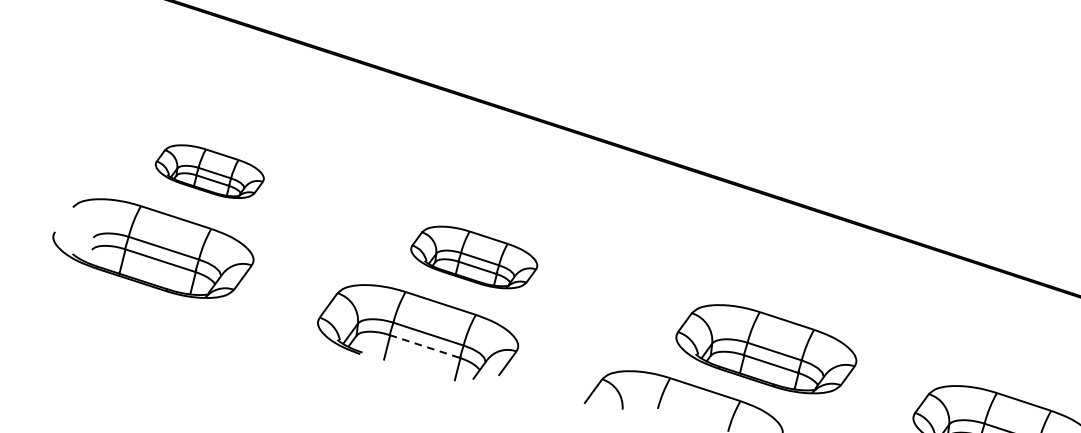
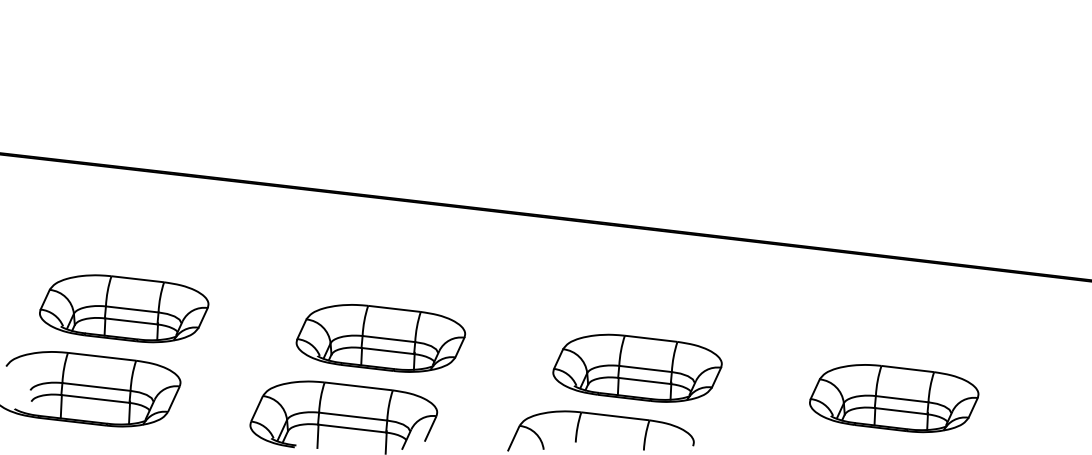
part: (210, 171) -> (124, 308), size x1.67
part: (473, 257) -> (380, 338), size x1.43
line: (425, 346) -> (352, 428), dashed -> solid
part: (766, 348) -> (637, 367), moved

